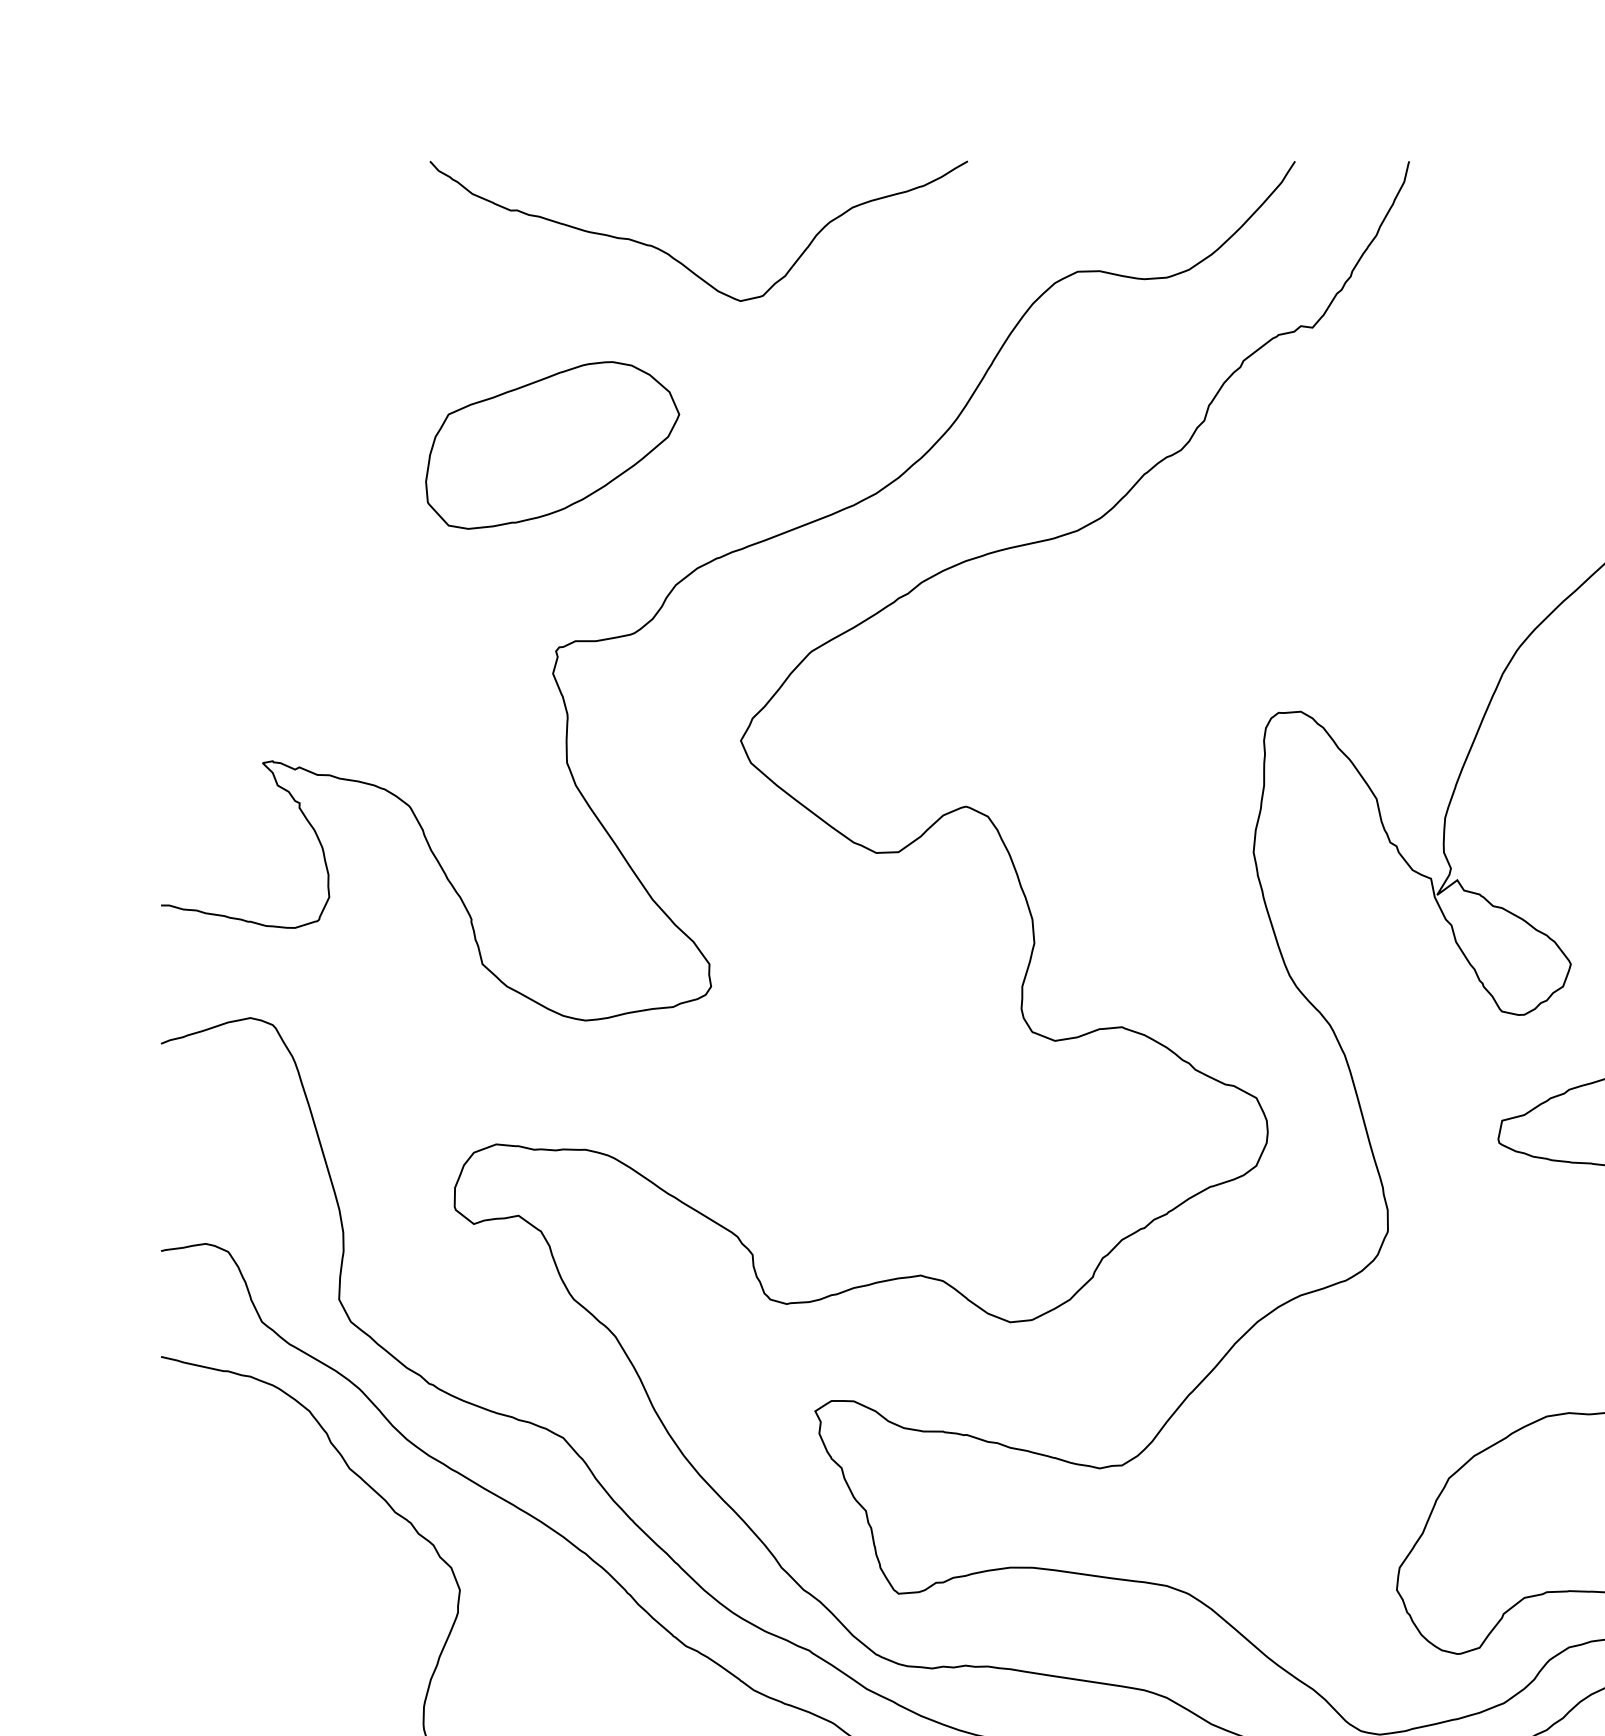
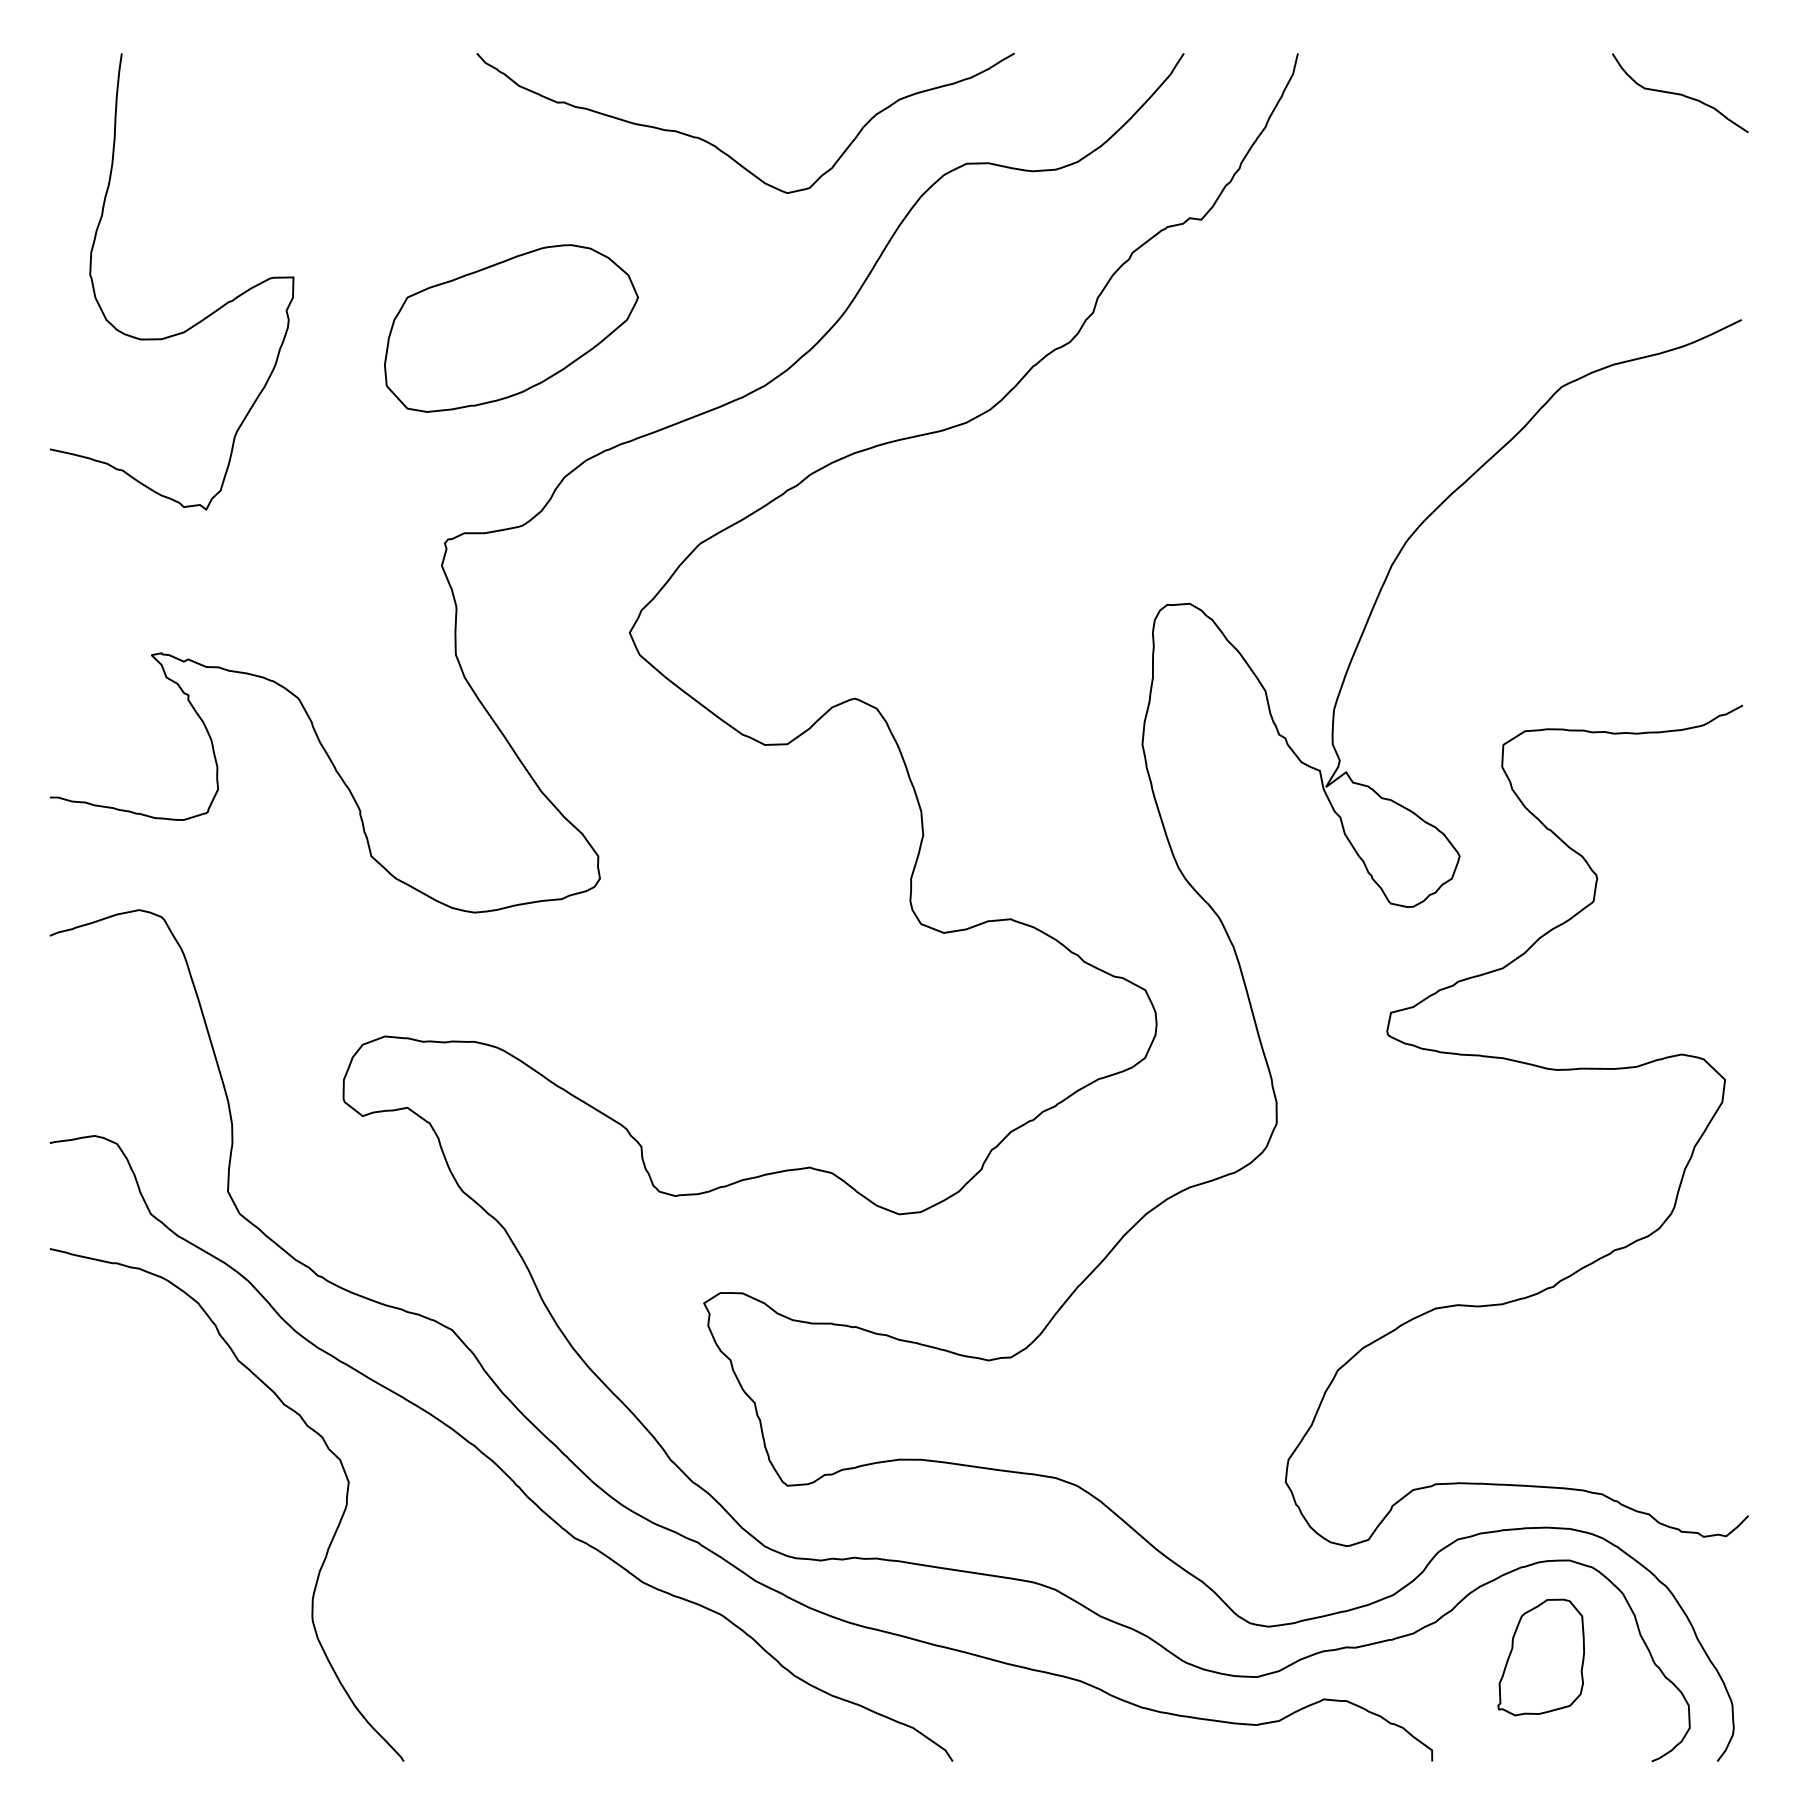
curve: (678, 260) -> (725, 152), moved
curve: (309, 429) -> (198, 321), added
part: (552, 445) -> (511, 328), moved

